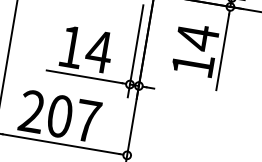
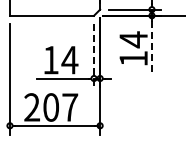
line: (222, 51) -> (151, 46), solid -> dashed
line: (136, 52) -> (94, 56), solid -> dashed

